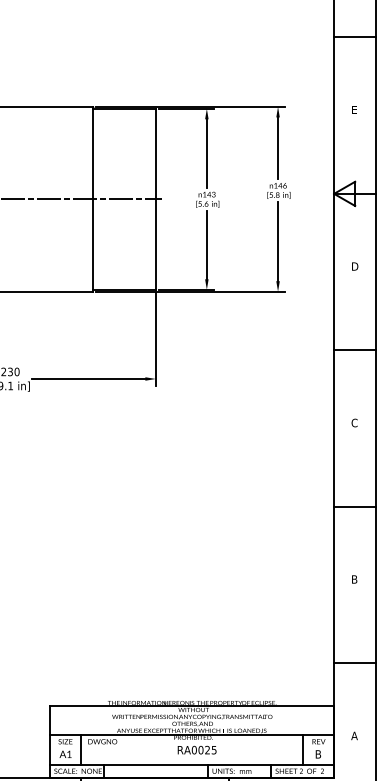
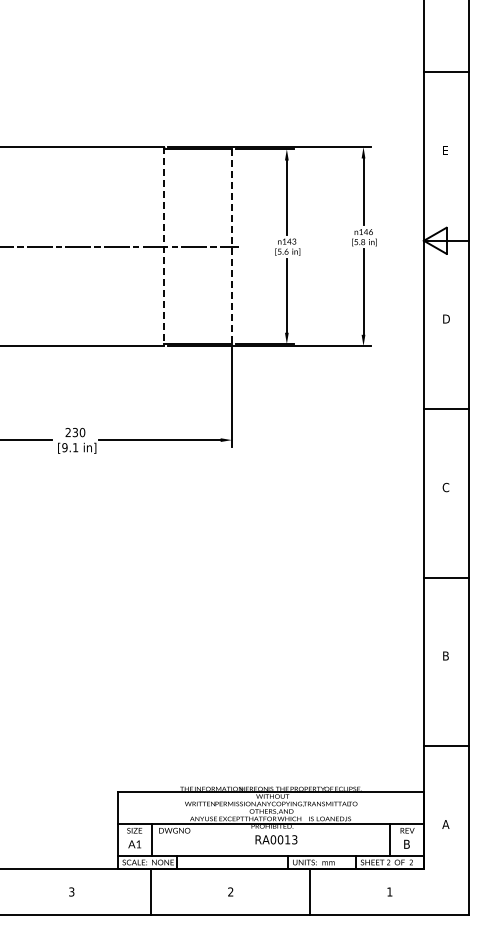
line: (92, 199) -> (163, 246), solid -> dashed
line: (155, 200) -> (231, 247), solid -> dashed
text: (211, 749) -> (291, 839), RA0025 -> RA0013

